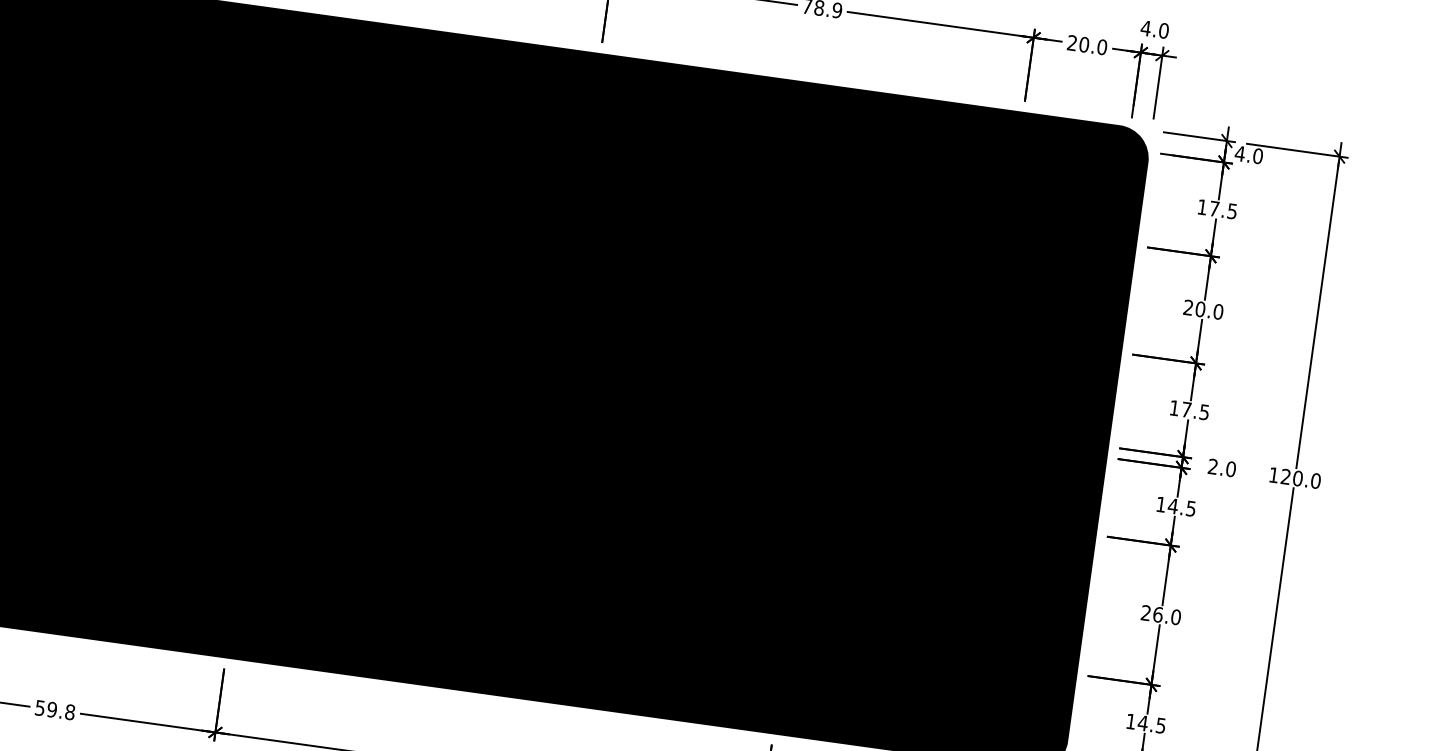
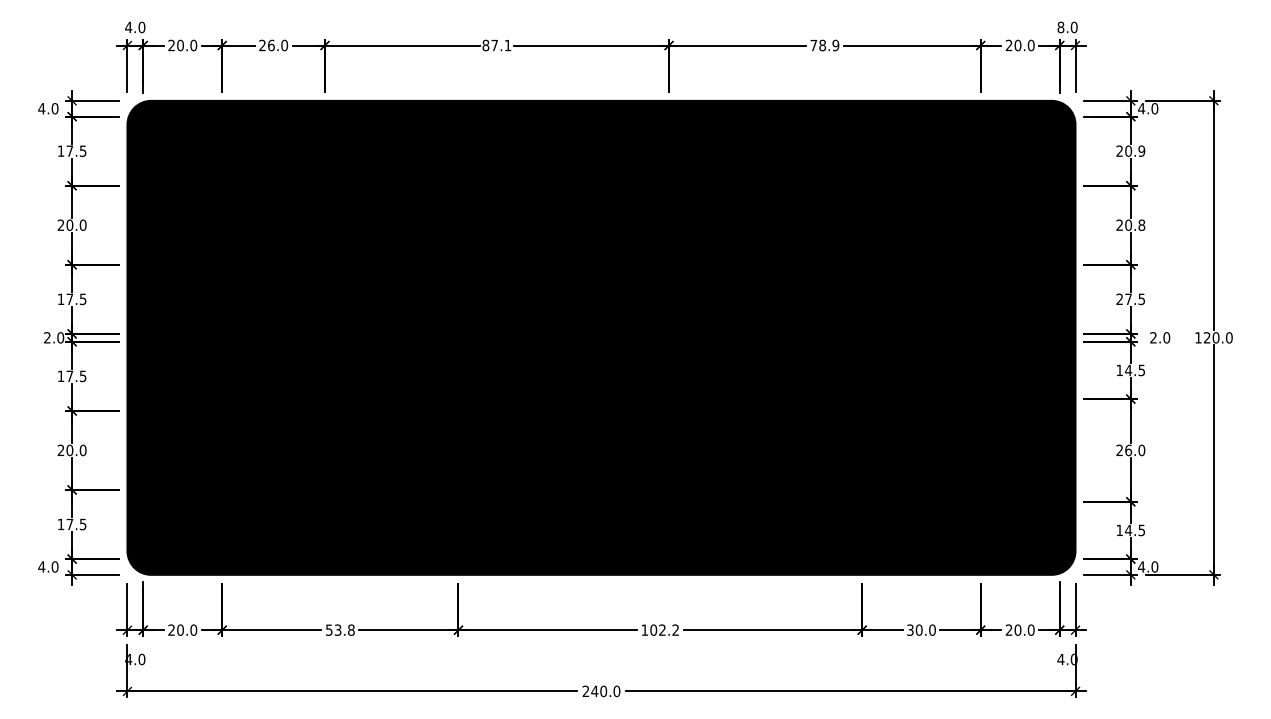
text: (1145, 28) -> (1060, 27), 4.0 -> 8.0
text: (1217, 208) -> (1130, 150), 17.5 -> 20.9
text: (1218, 310) -> (1141, 224), 20.0 -> 20.8
text: (1174, 406) -> (1119, 298), 17.5 -> 27.5
text: (51, 708) -> (337, 629), 59.8 -> 53.8

